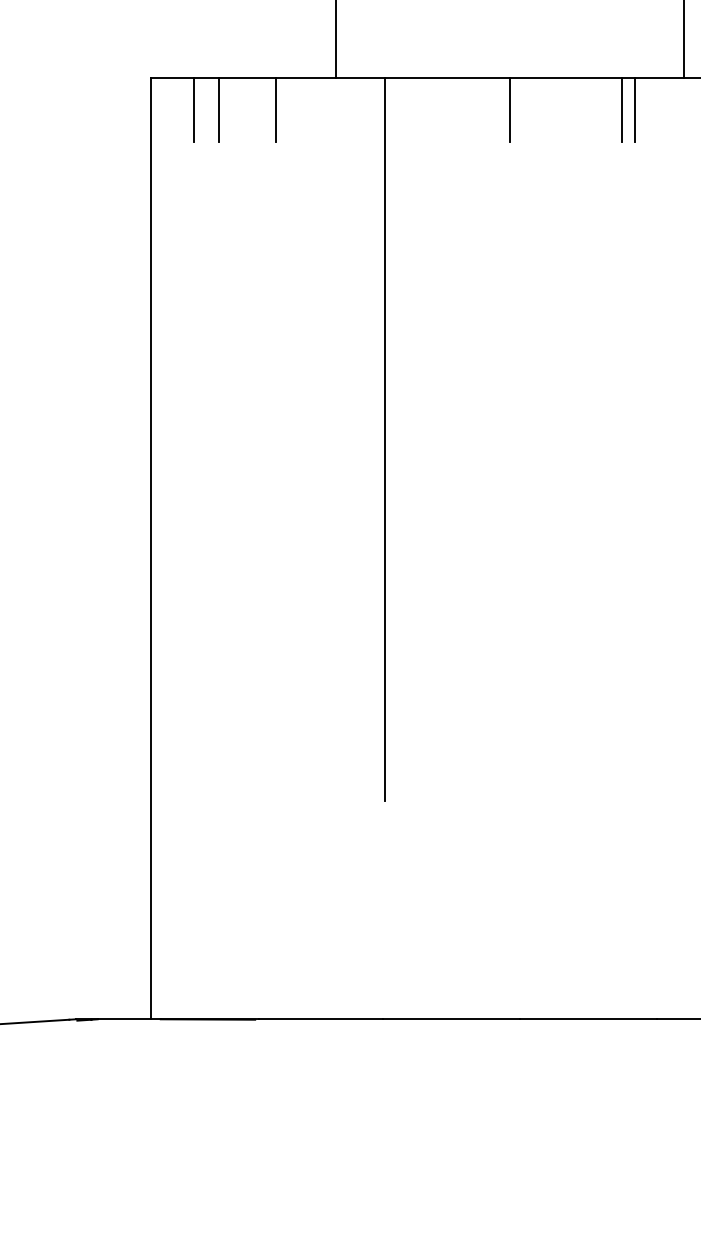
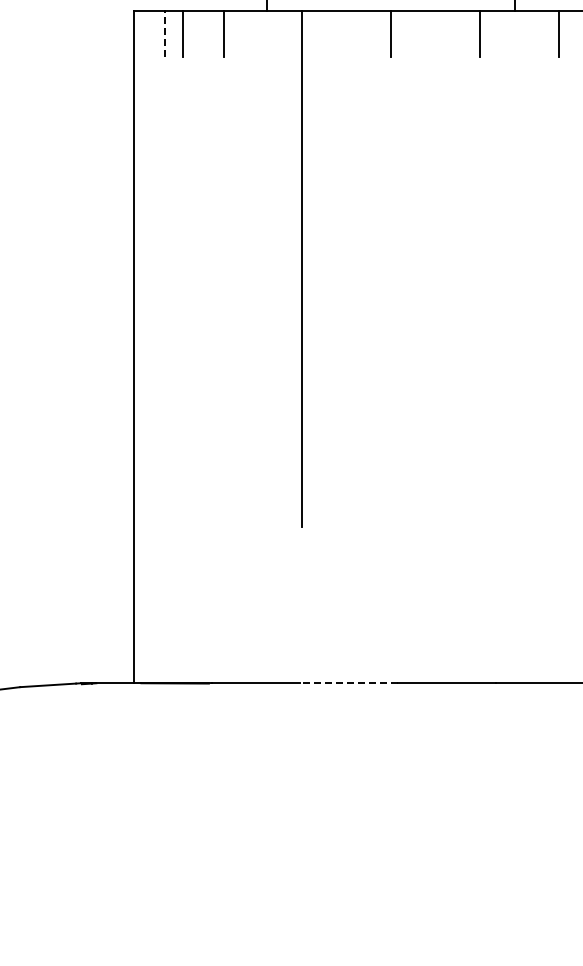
line: (194, 109) -> (165, 33), solid -> dashed
line: (622, 109) -> (471, 33), removed
line: (452, 1019) -> (349, 683), solid -> dashed

